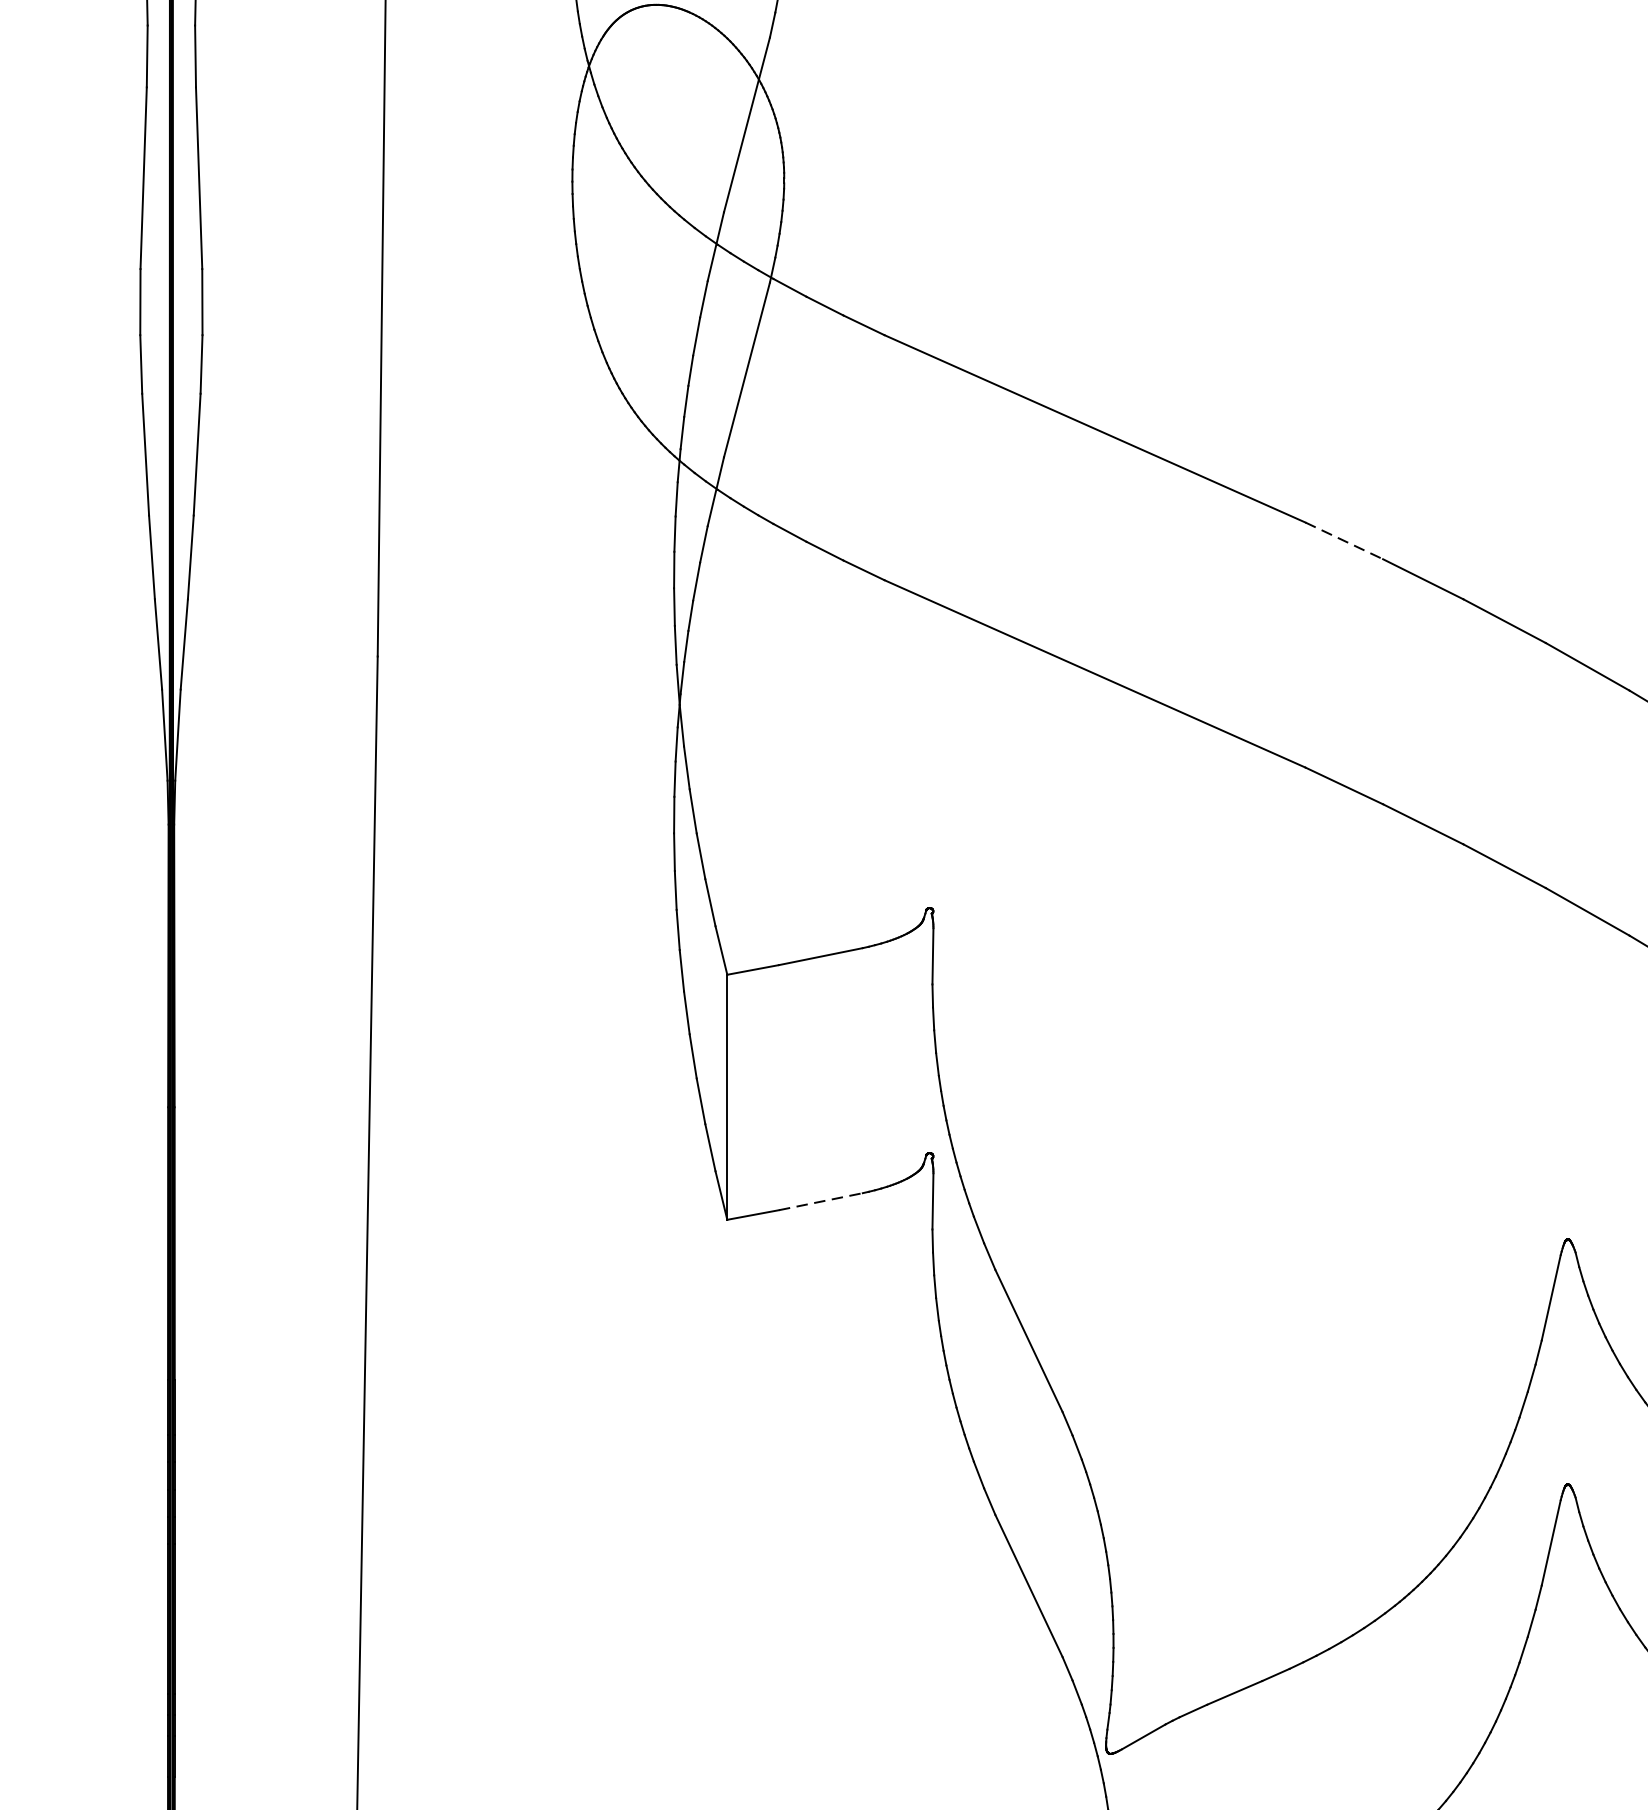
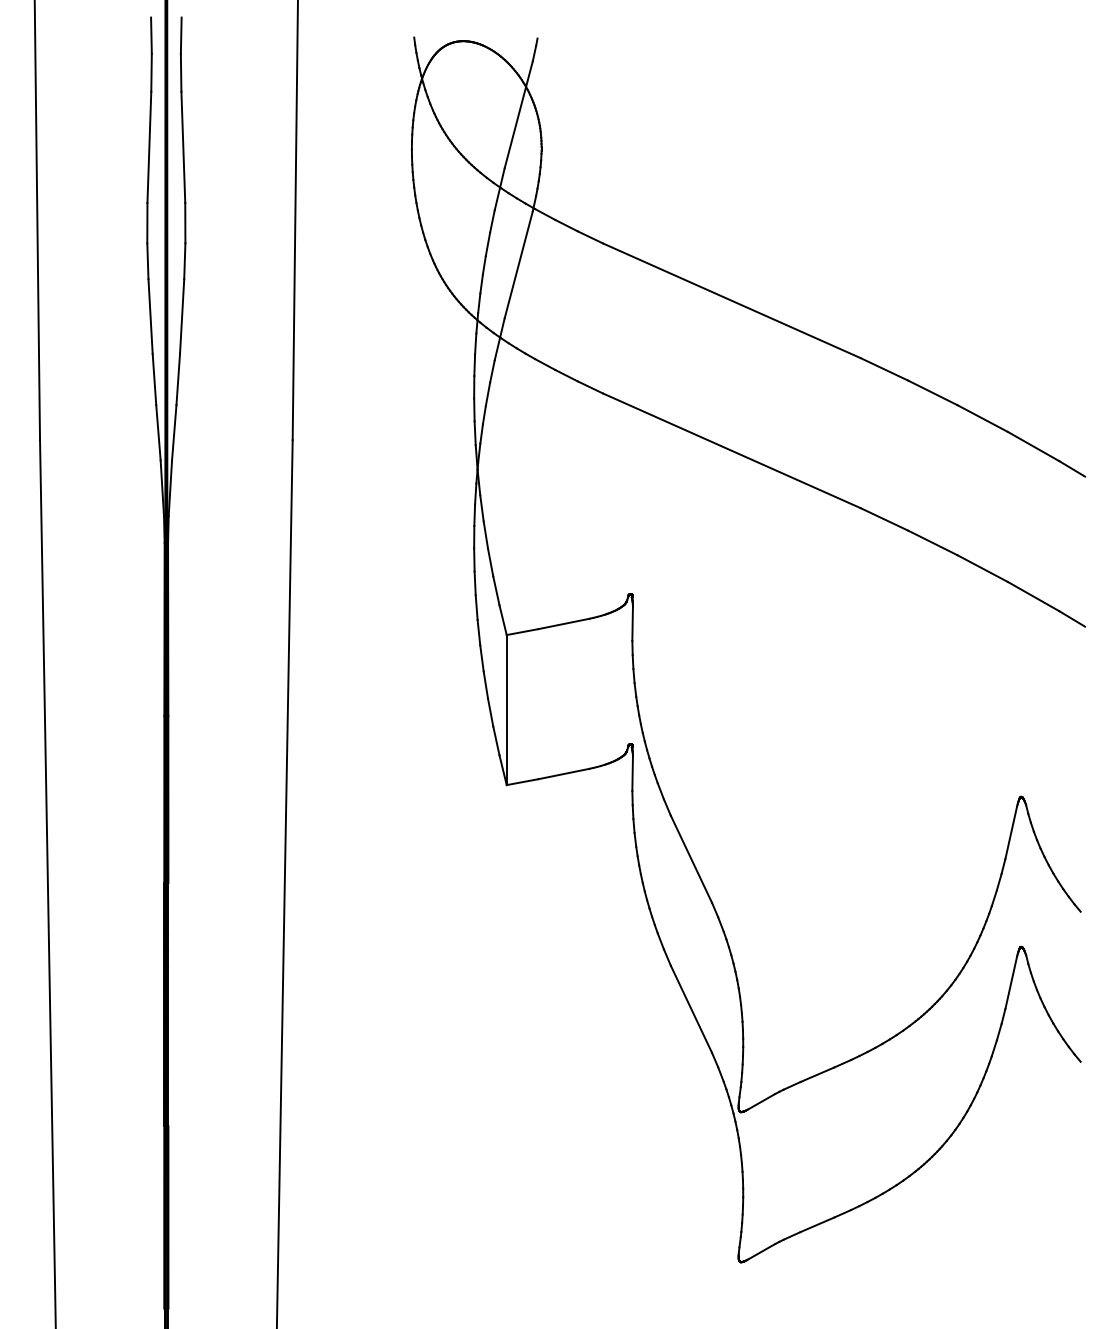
line: (1344, 541) -> (884, 369), dashed -> solid
line: (821, 1200) -> (564, 773), dashed -> solid

